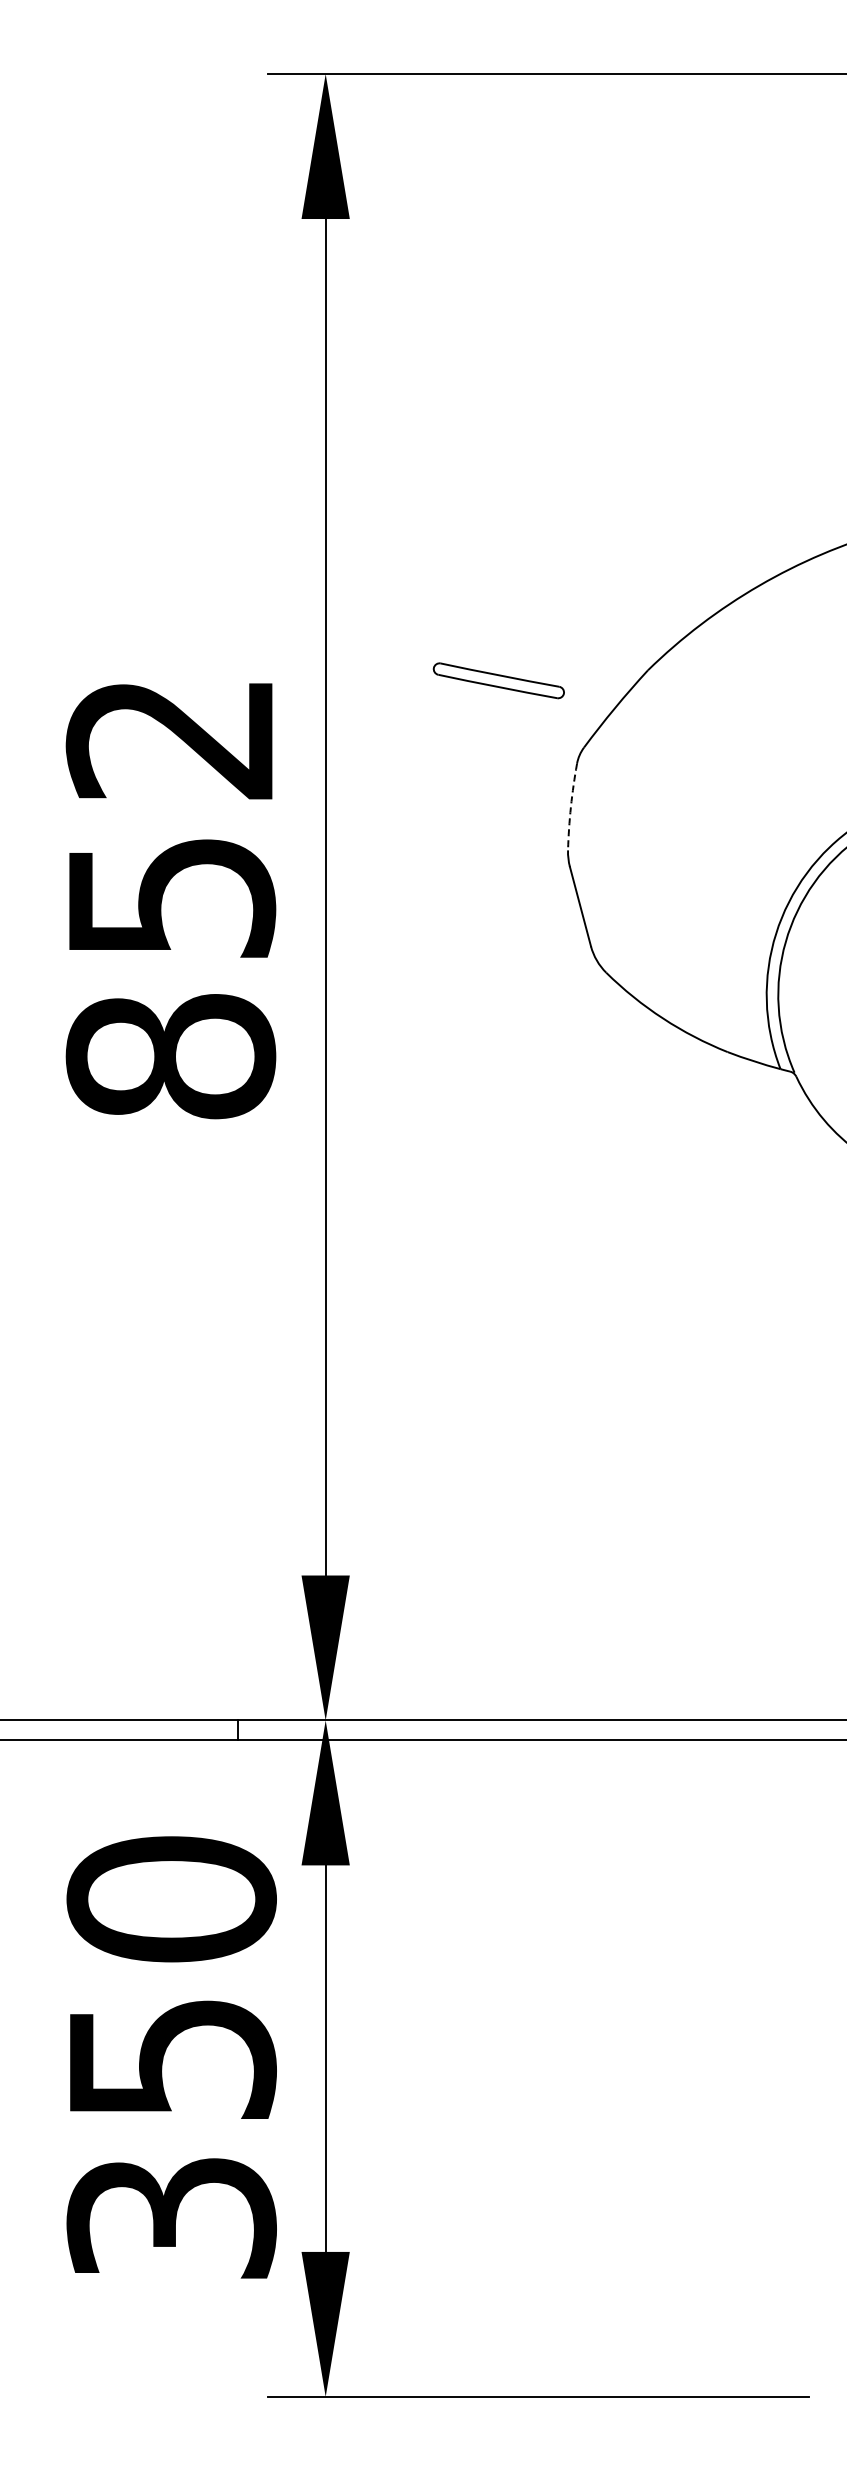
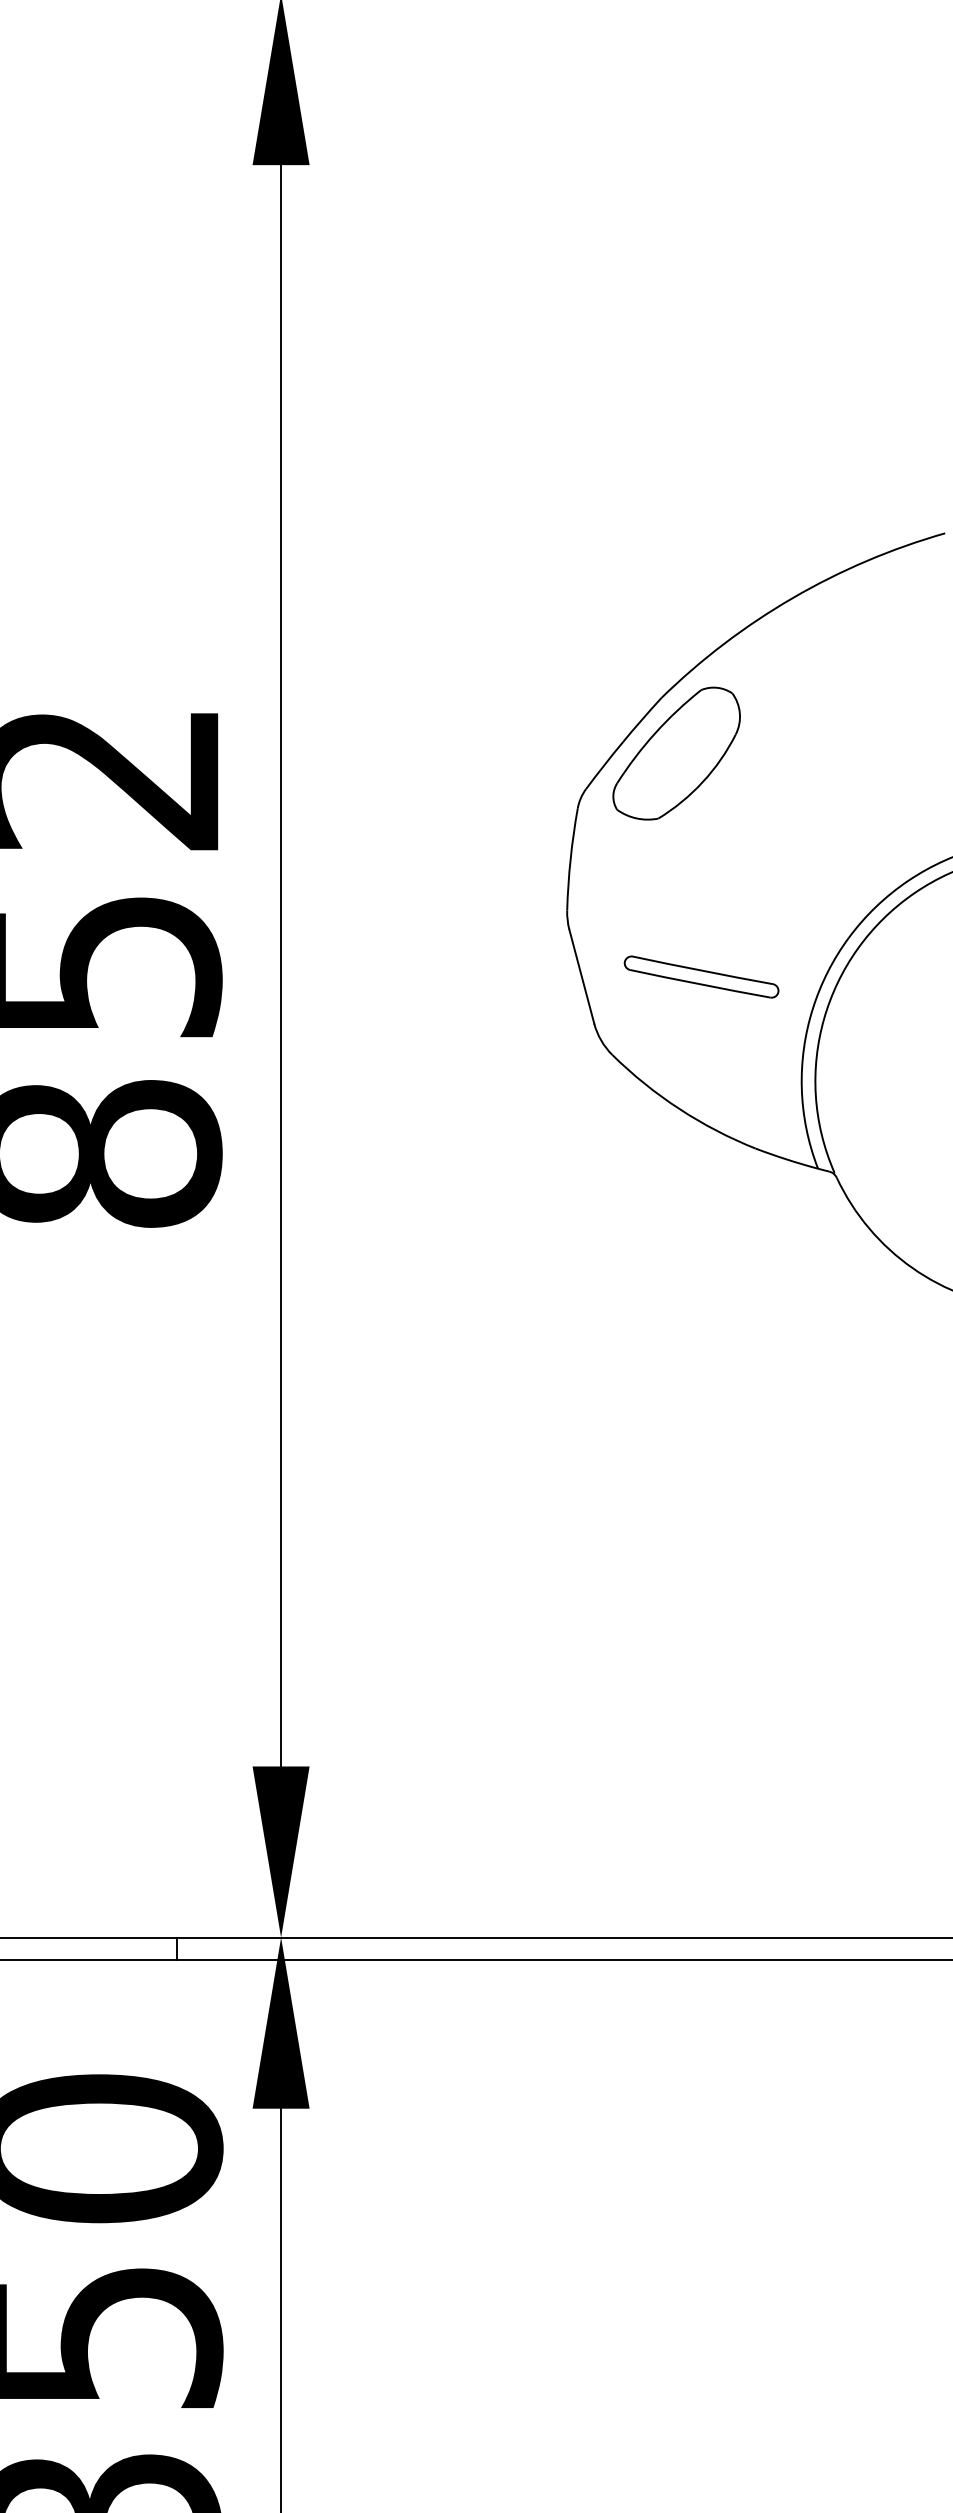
part: (498, 680) -> (701, 976), moved
part: (660, 717) -> (676, 753), added
arc: (570, 806) -> (570, 858), dashed -> solid

